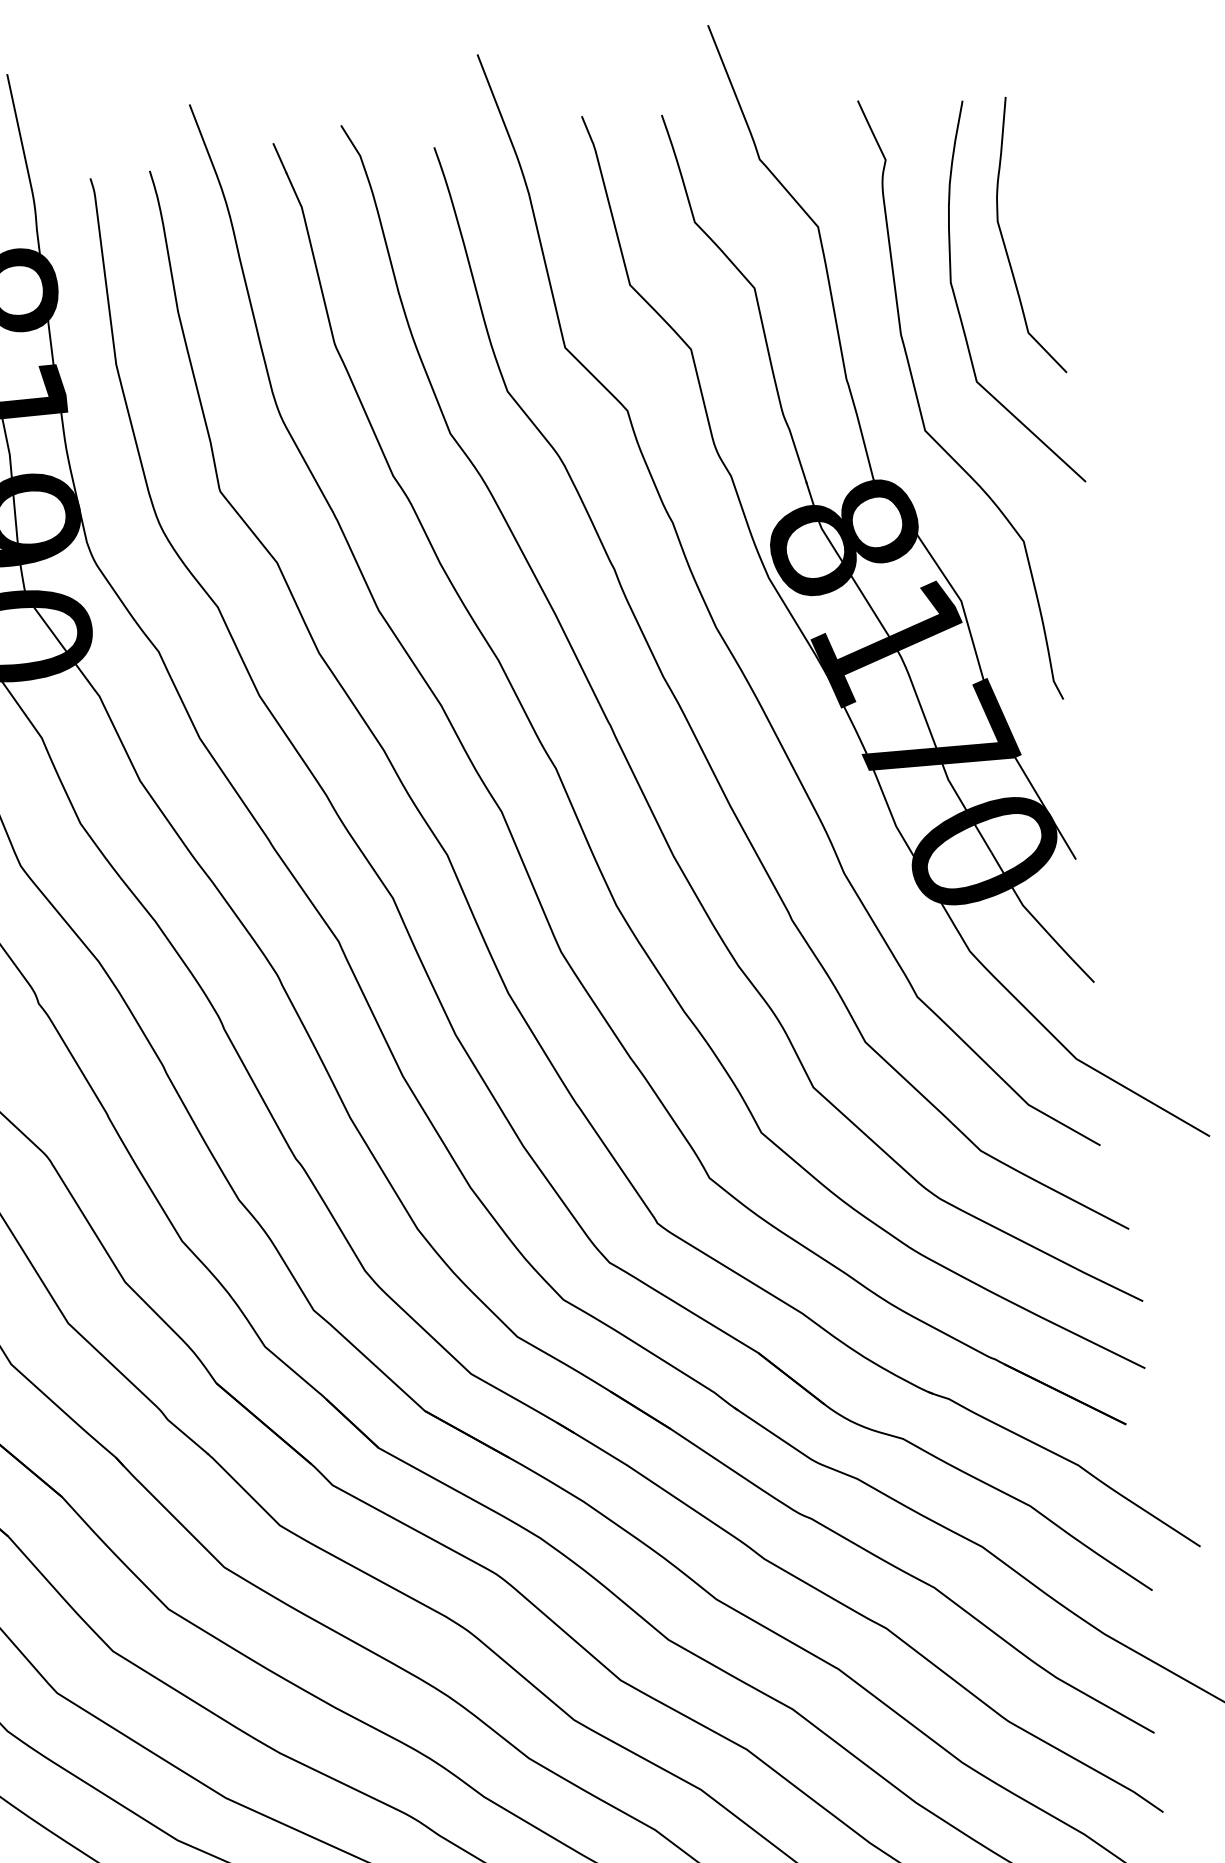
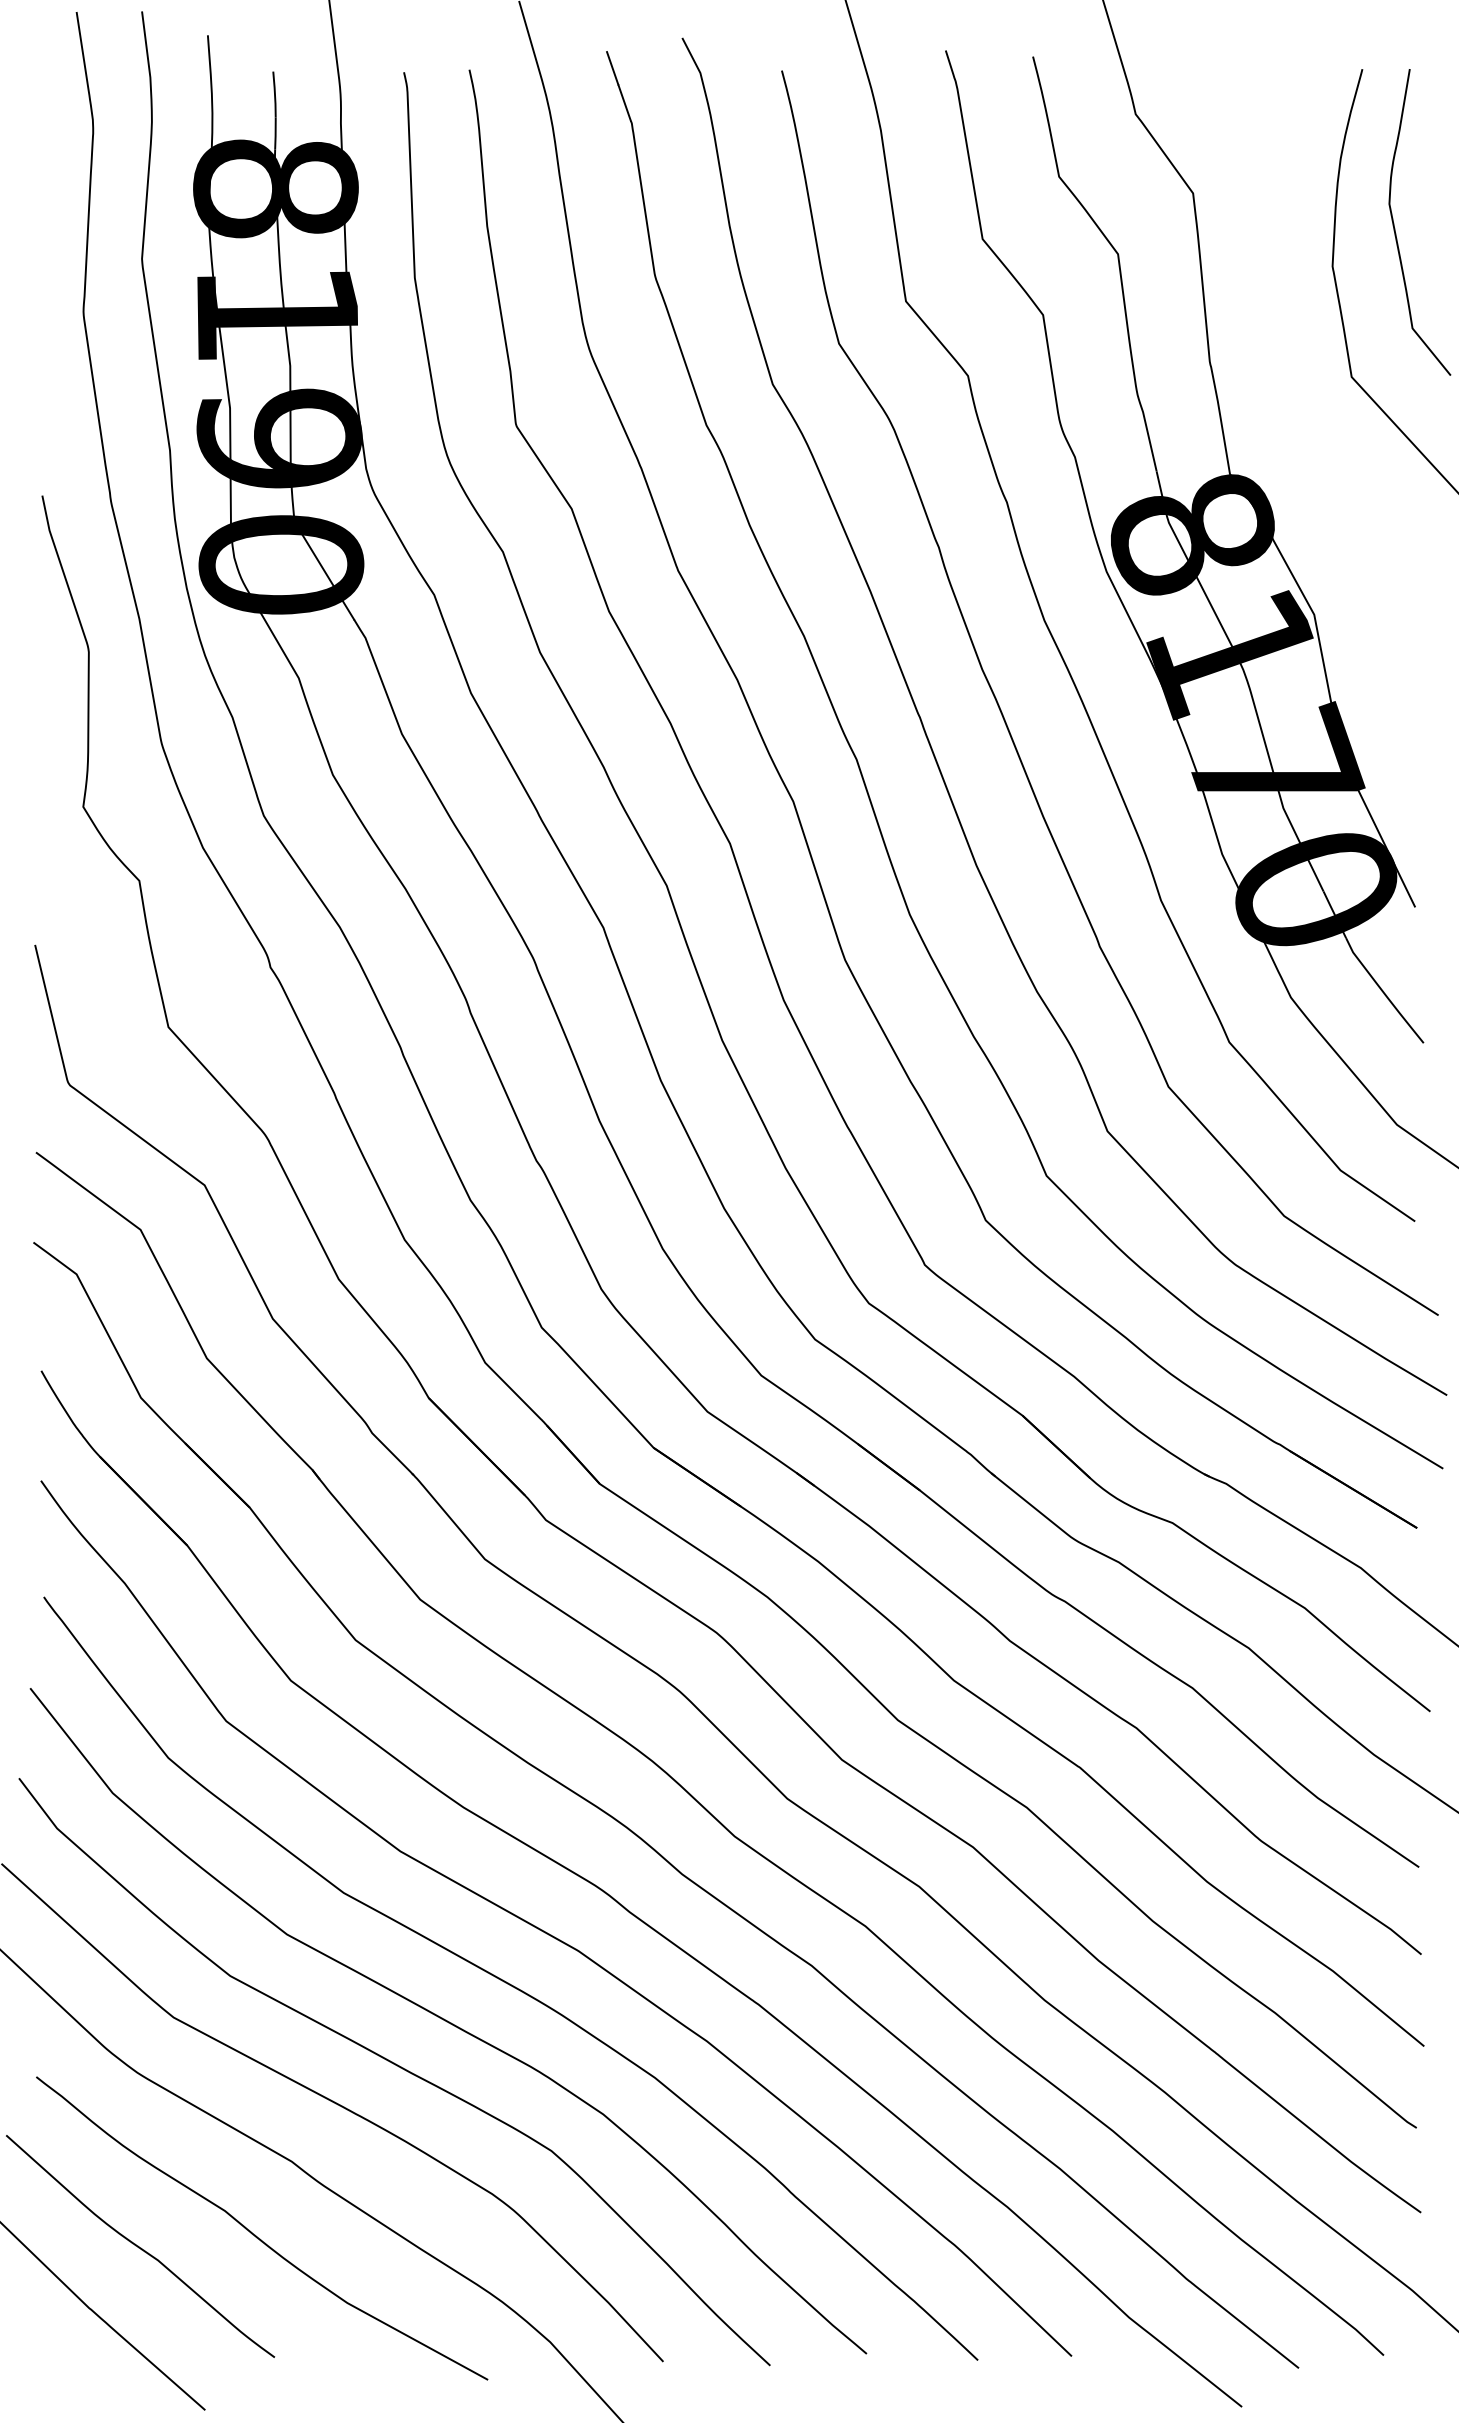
curve: (921, 409) -> (1288, 402), removed

